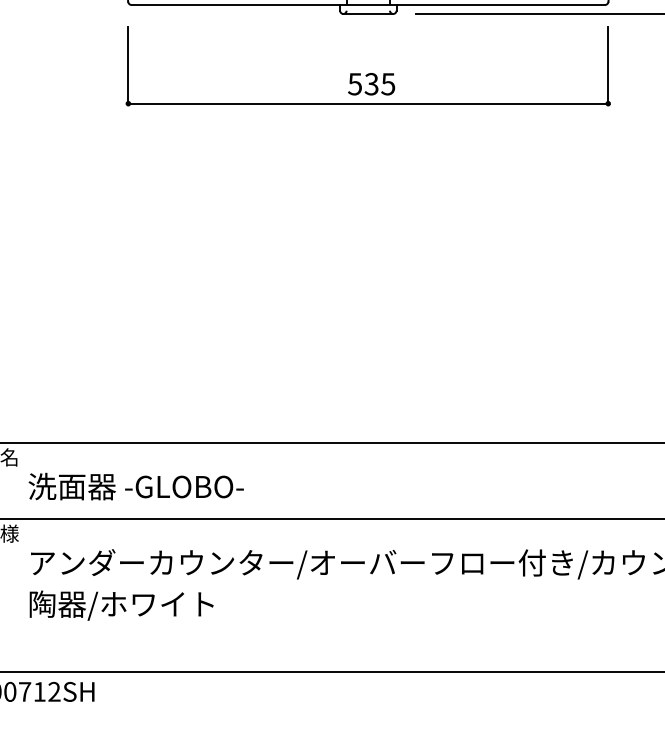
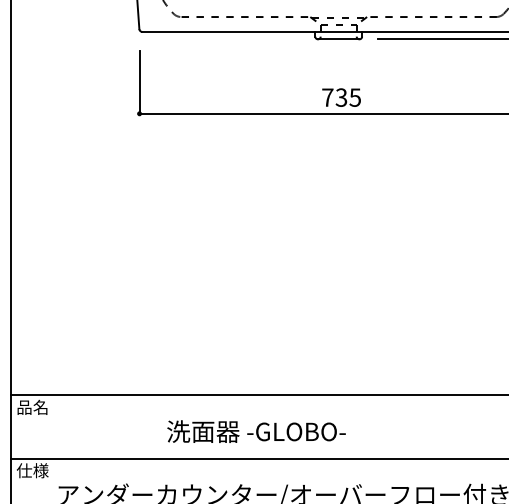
text: (355, 84) -> (328, 97), 535 -> 735
text: (135, 486) -> (255, 431), moved

